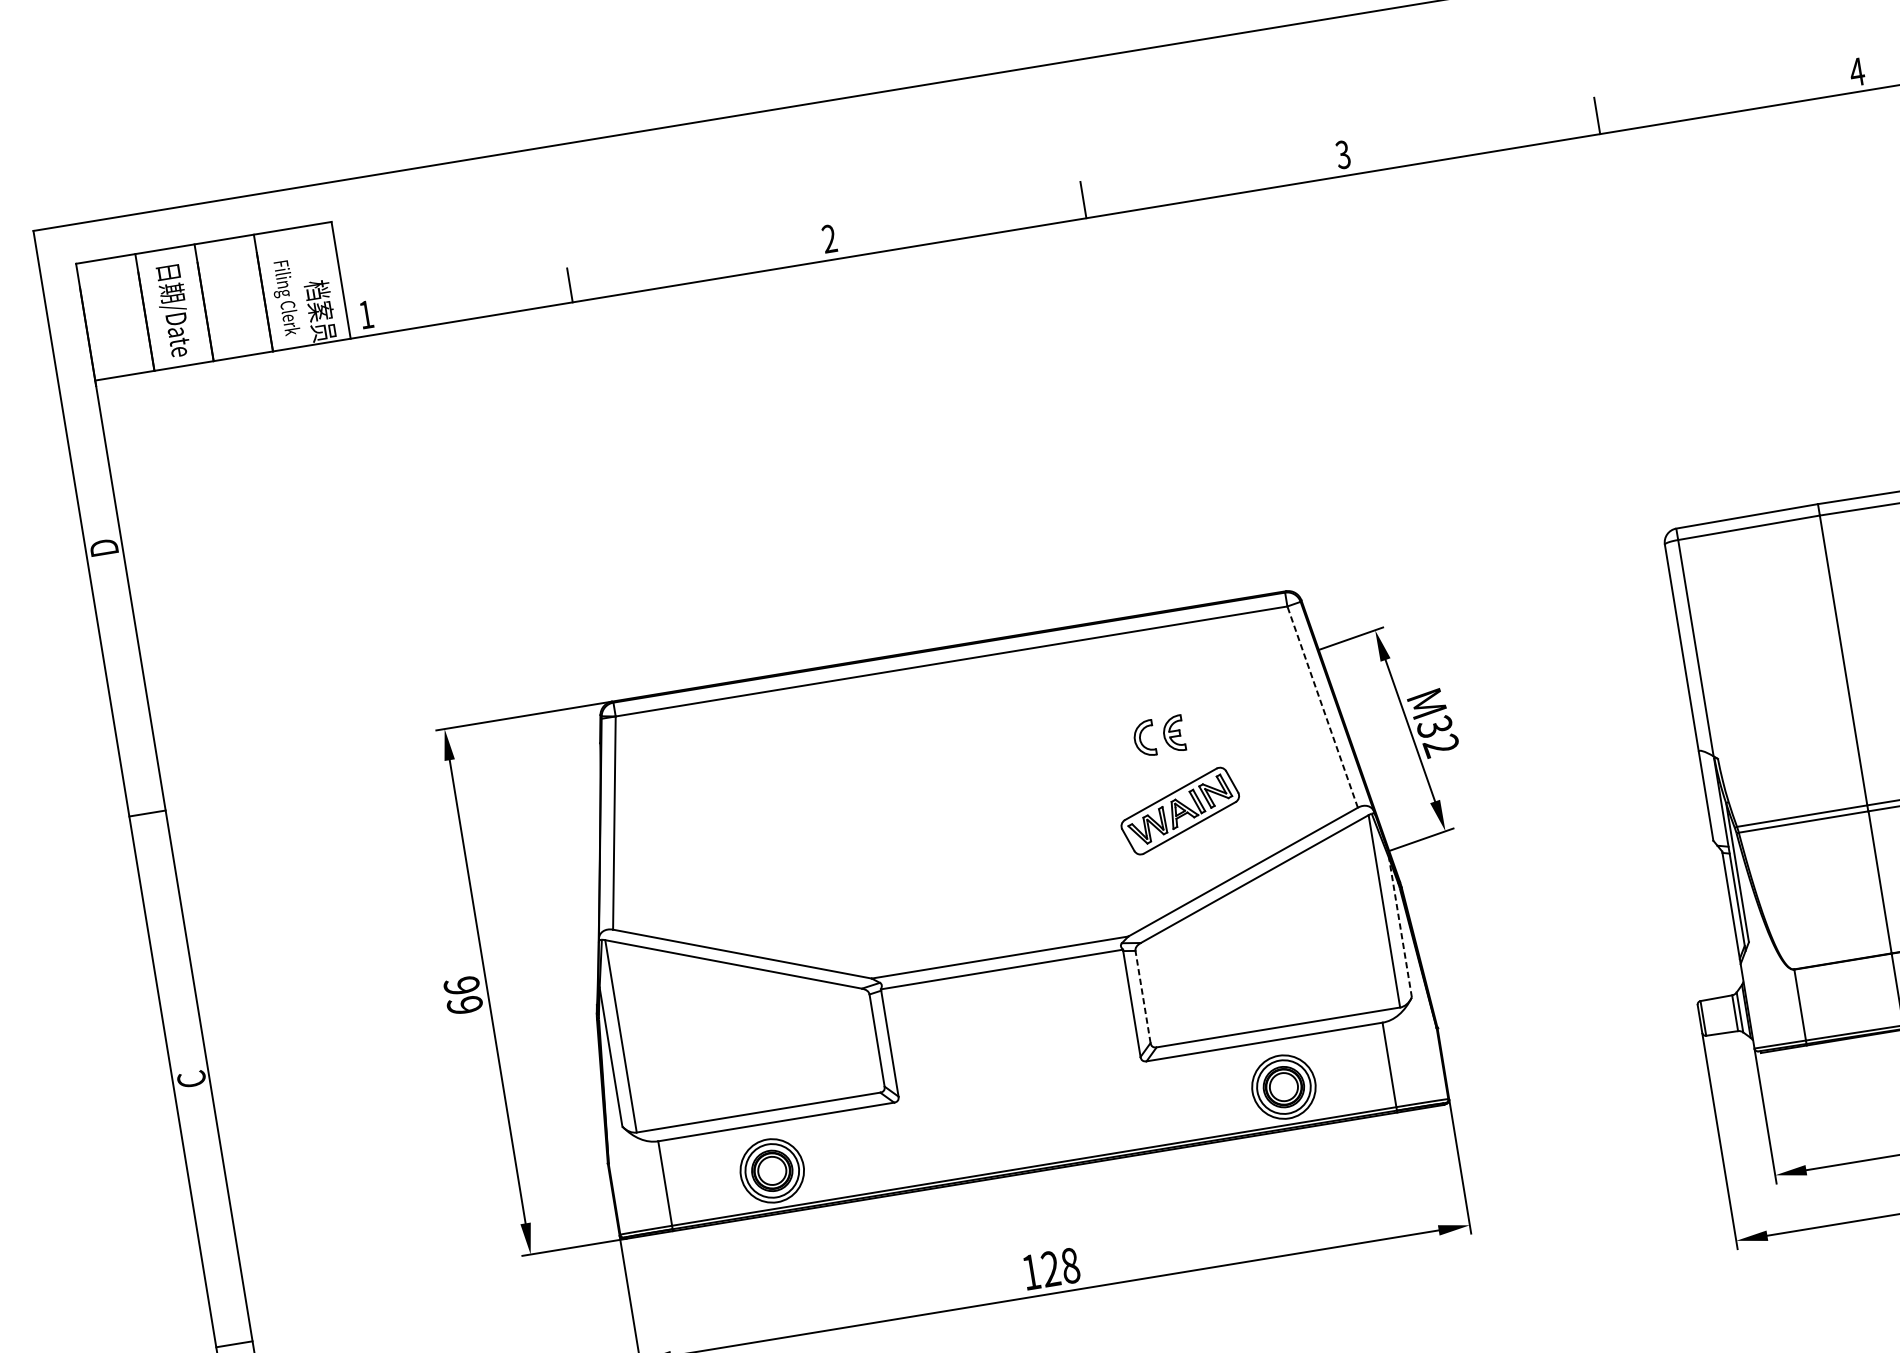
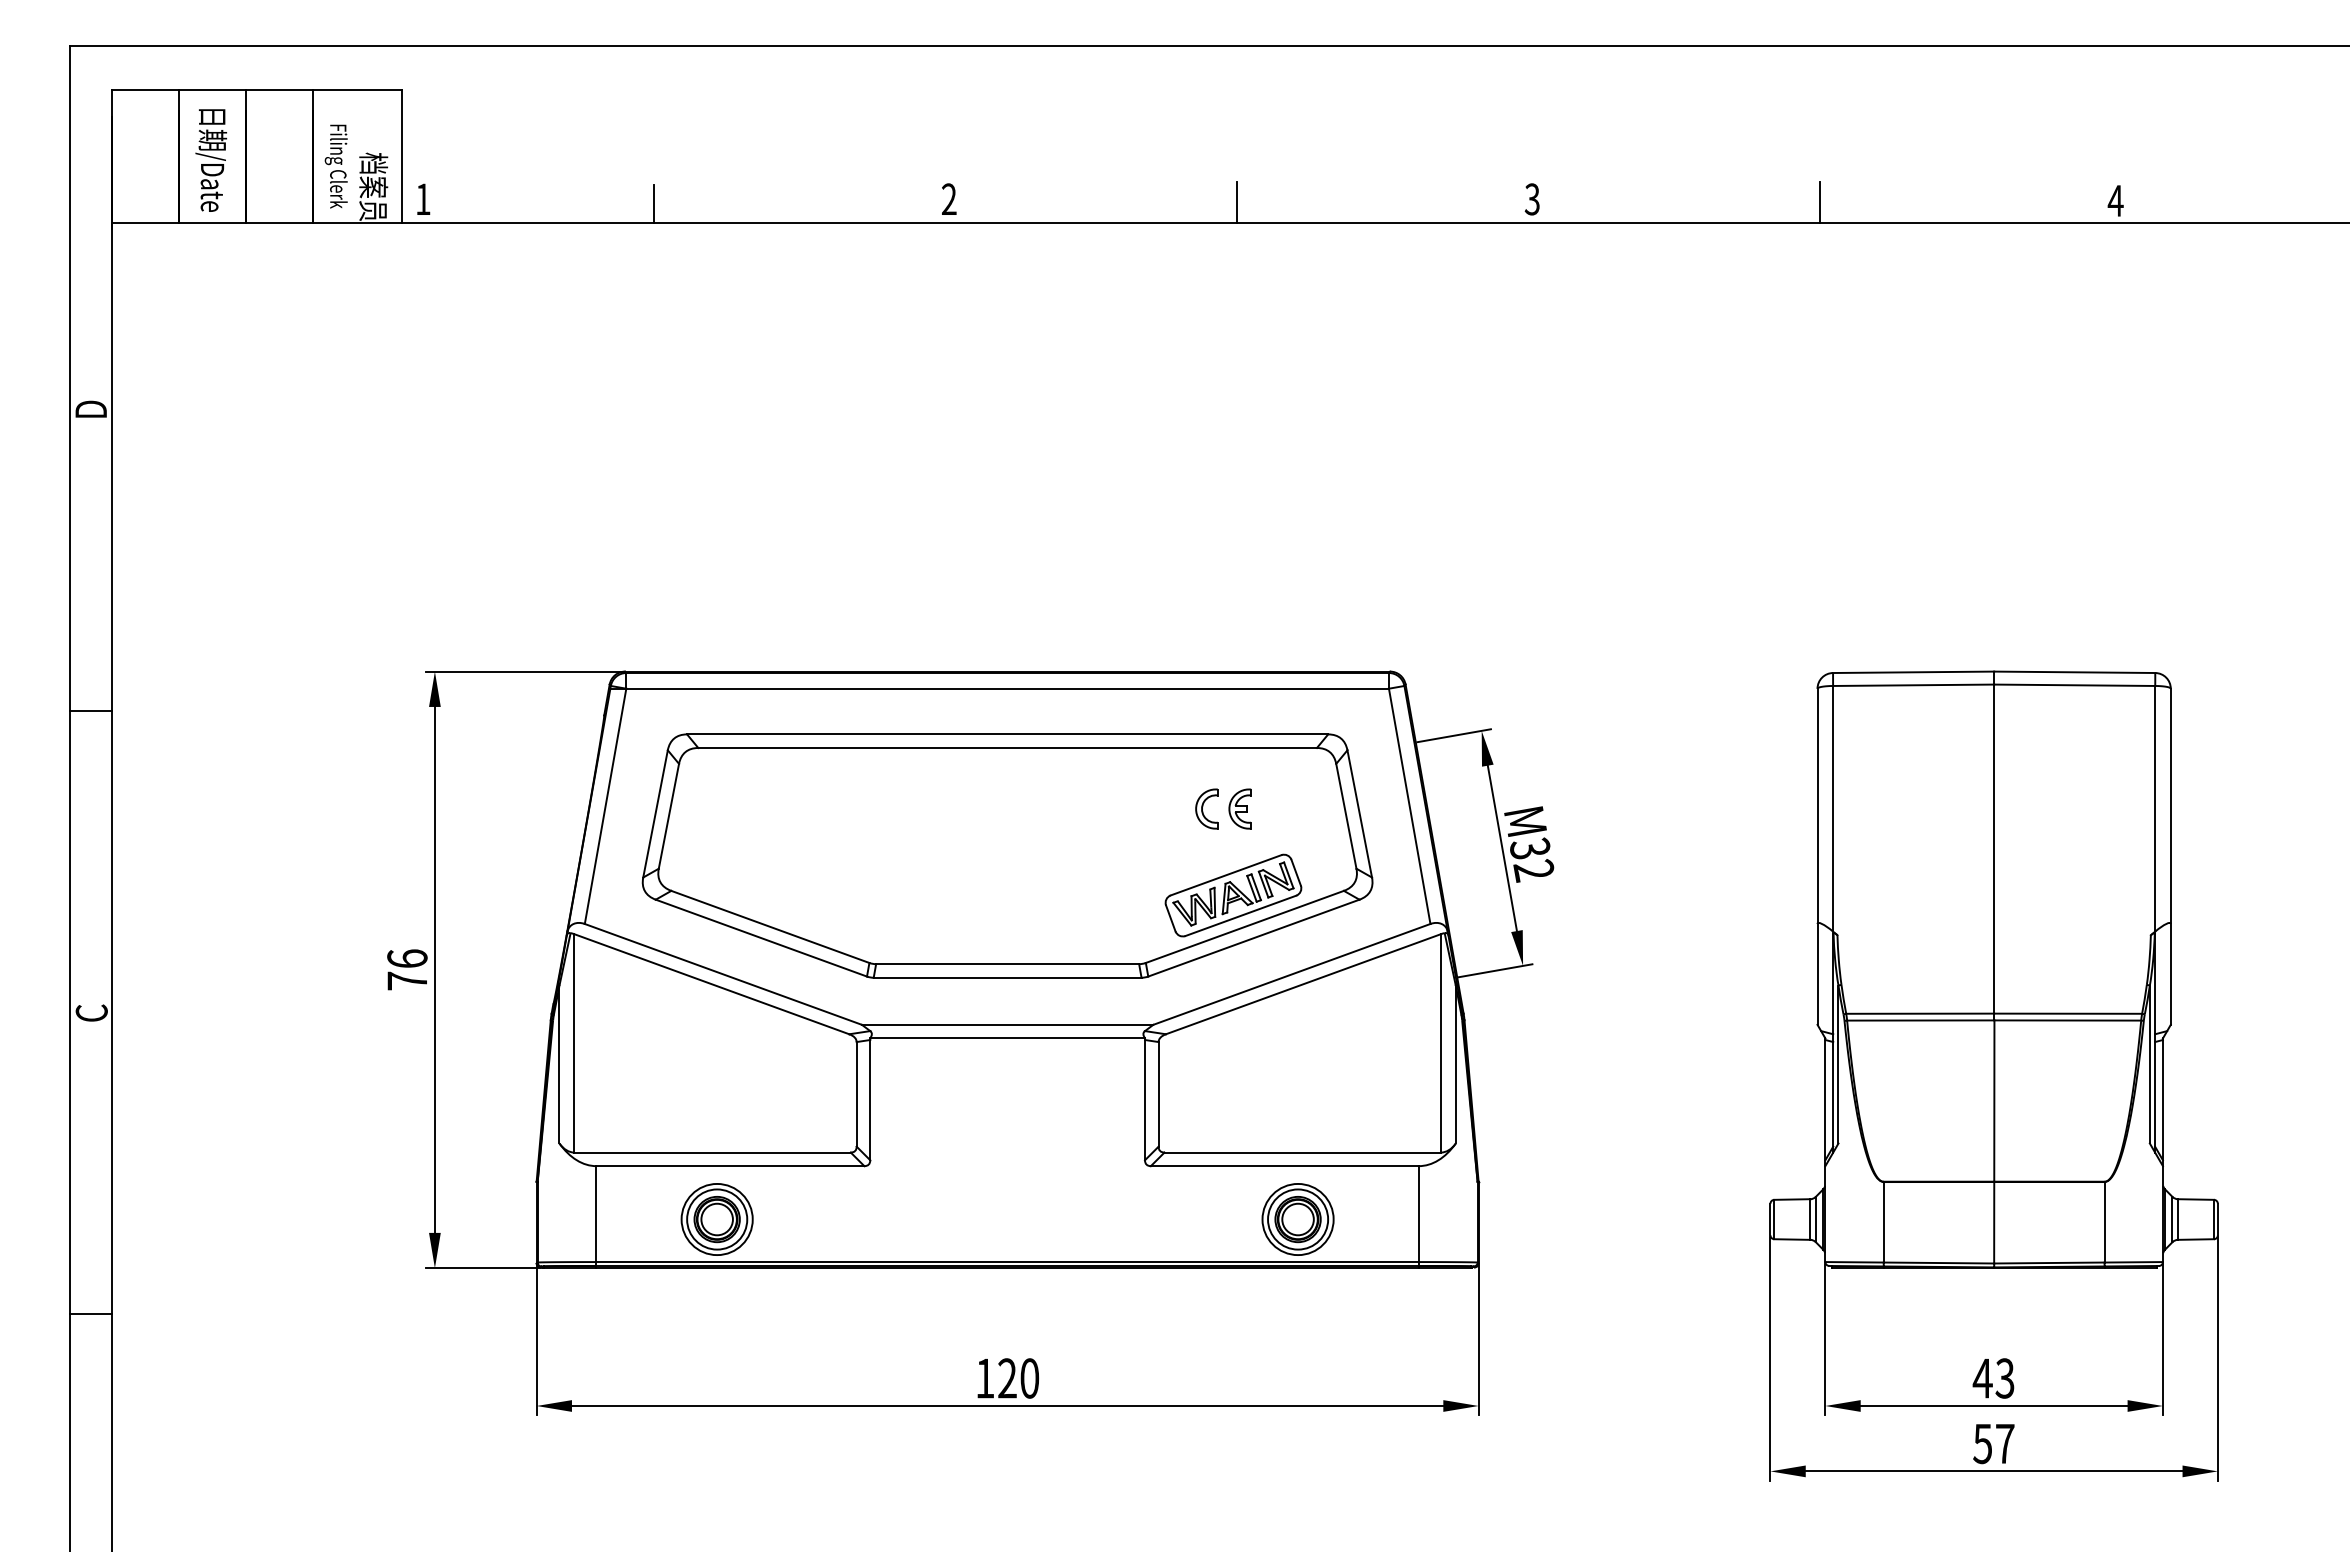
line: (1322, 706) -> (1409, 805), dashed -> solid
part: (975, 808) -> (1007, 855), added
line: (1400, 927) -> (1455, 1064), dashed -> solid
line: (1142, 996) -> (1158, 1093), dashed -> solid
text: (465, 1005) -> (407, 980), 66 -> 76
text: (1070, 1265) -> (1029, 1378), 128 -> 120

